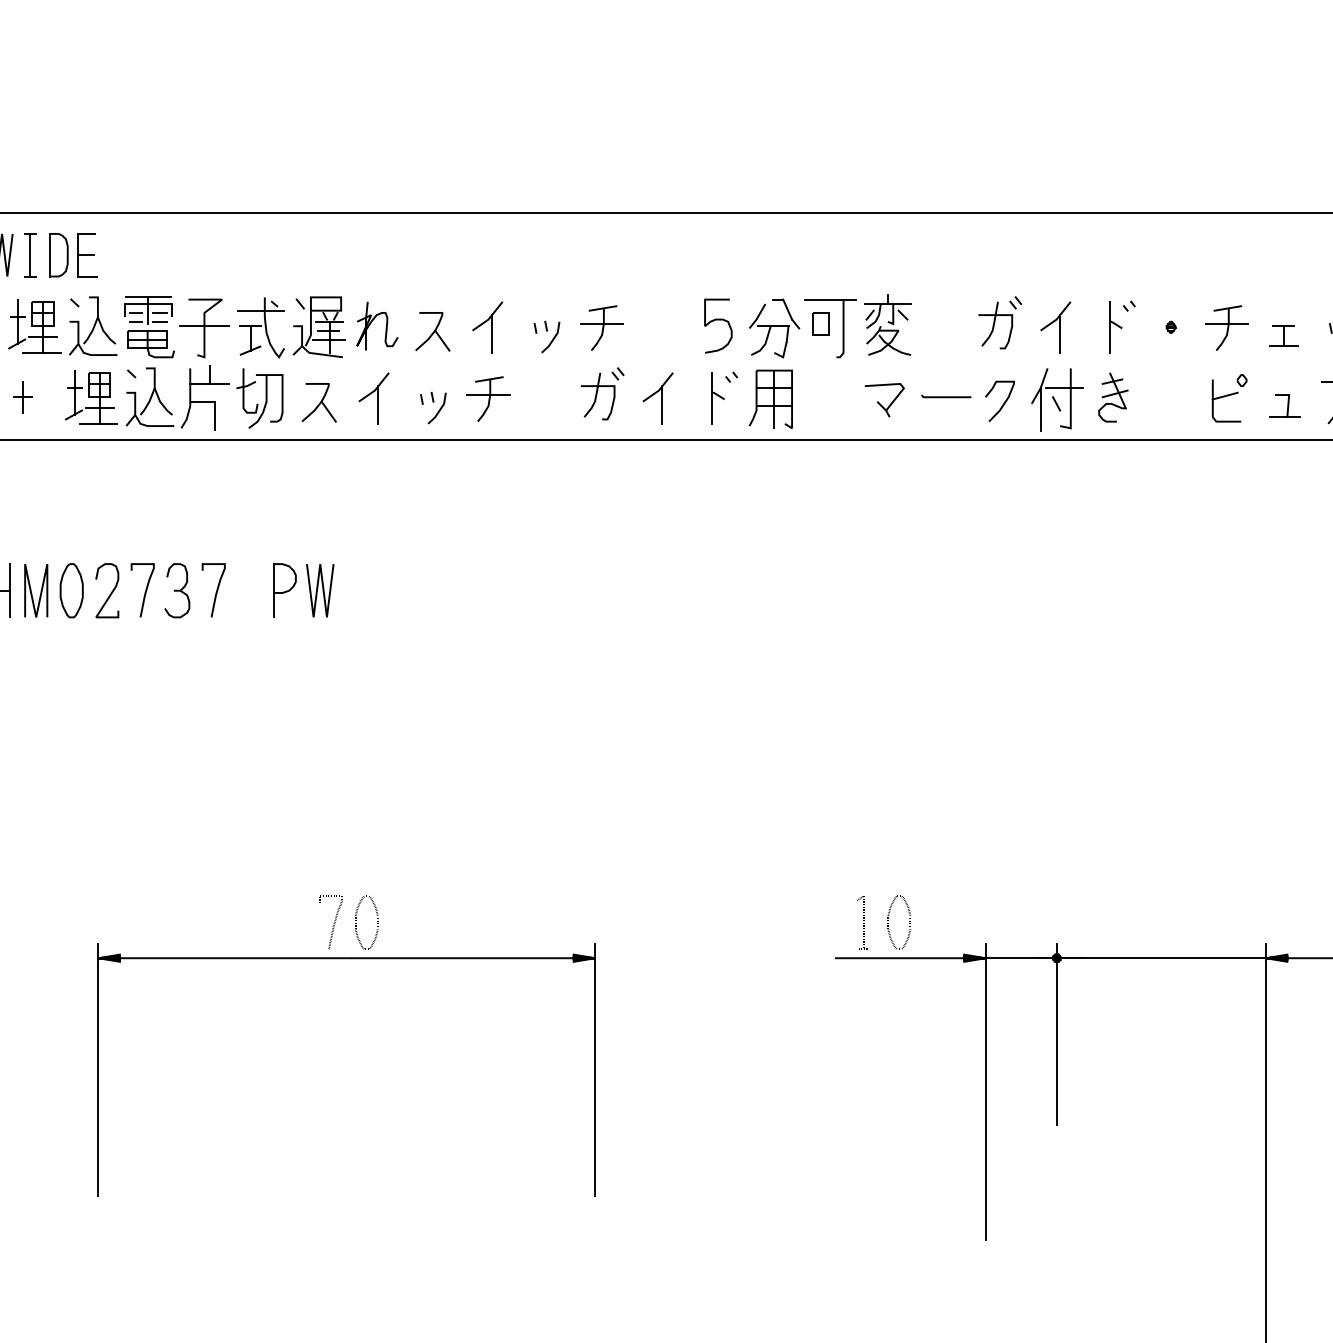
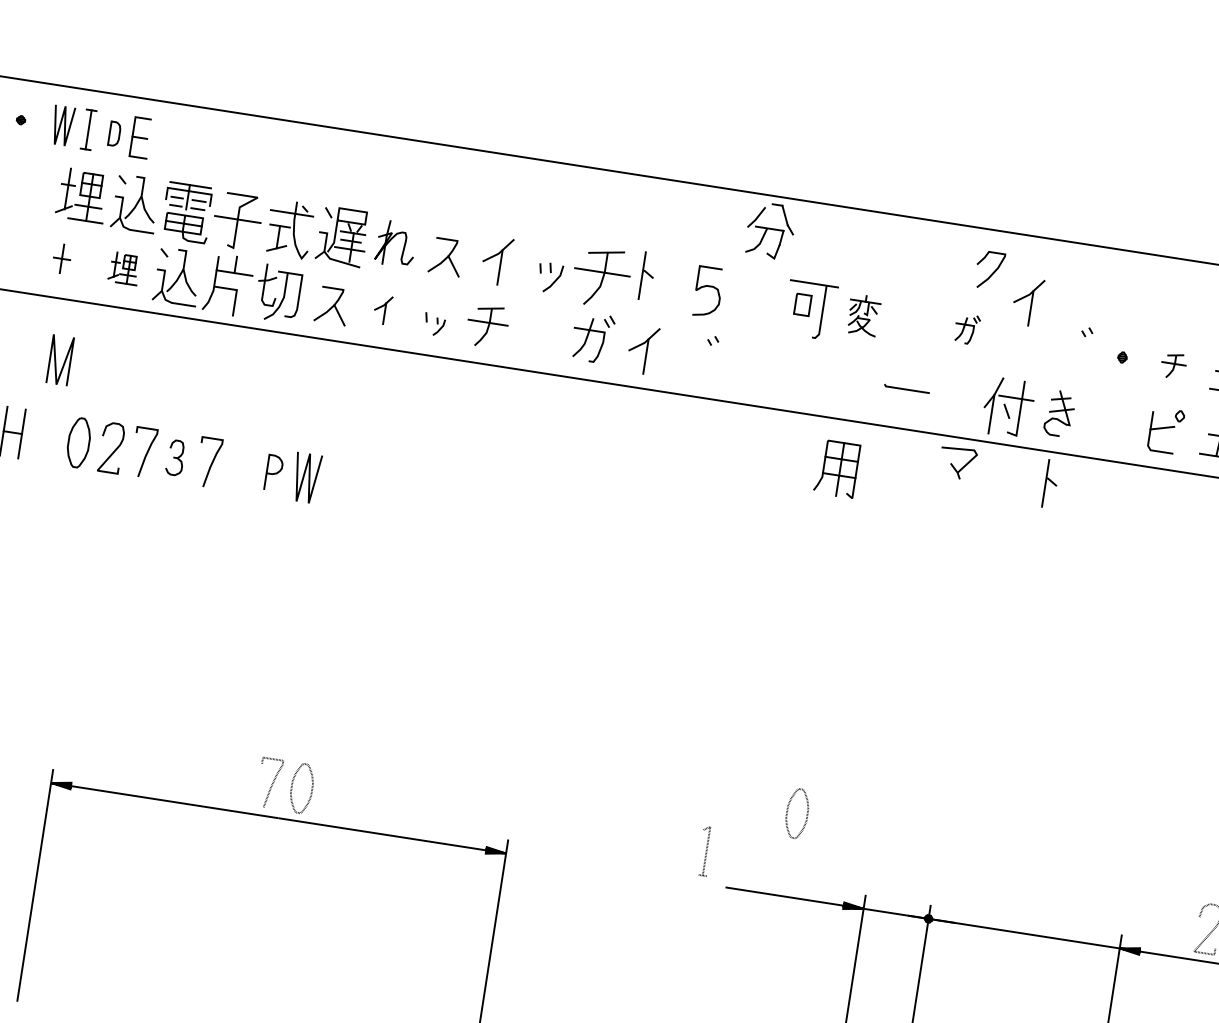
part: (58, 255) -> (114, 134), size x0.6
part: (1000, 322) -> (967, 328), size x0.6
part: (887, 324) -> (863, 314), size x0.7
part: (601, 327) -> (601, 276), size x1.4
part: (1055, 327) -> (1027, 301), moved
part: (1115, 327) -> (1050, 484), moved
part: (1226, 327) -> (1173, 365), size x0.6
part: (774, 328) -> (770, 230), moved
part: (91, 397) -> (124, 268), size x0.6
part: (373, 398) -> (382, 309), size x0.6
part: (717, 398) -> (647, 276), moved
part: (770, 398) -> (836, 468), moved
part: (884, 400) -> (957, 463), moved
curve: (1003, 403) -> (992, 272), moved
part: (436, 407) -> (438, 326), size x0.6
line: (40, 590) -> (64, 360), moved
part: (177, 590) -> (175, 457), size x0.7
part: (284, 590) -> (273, 472), size x0.7
part: (909, 921) -> (806, 813), moved
part: (862, 922) -> (705, 850), moved

